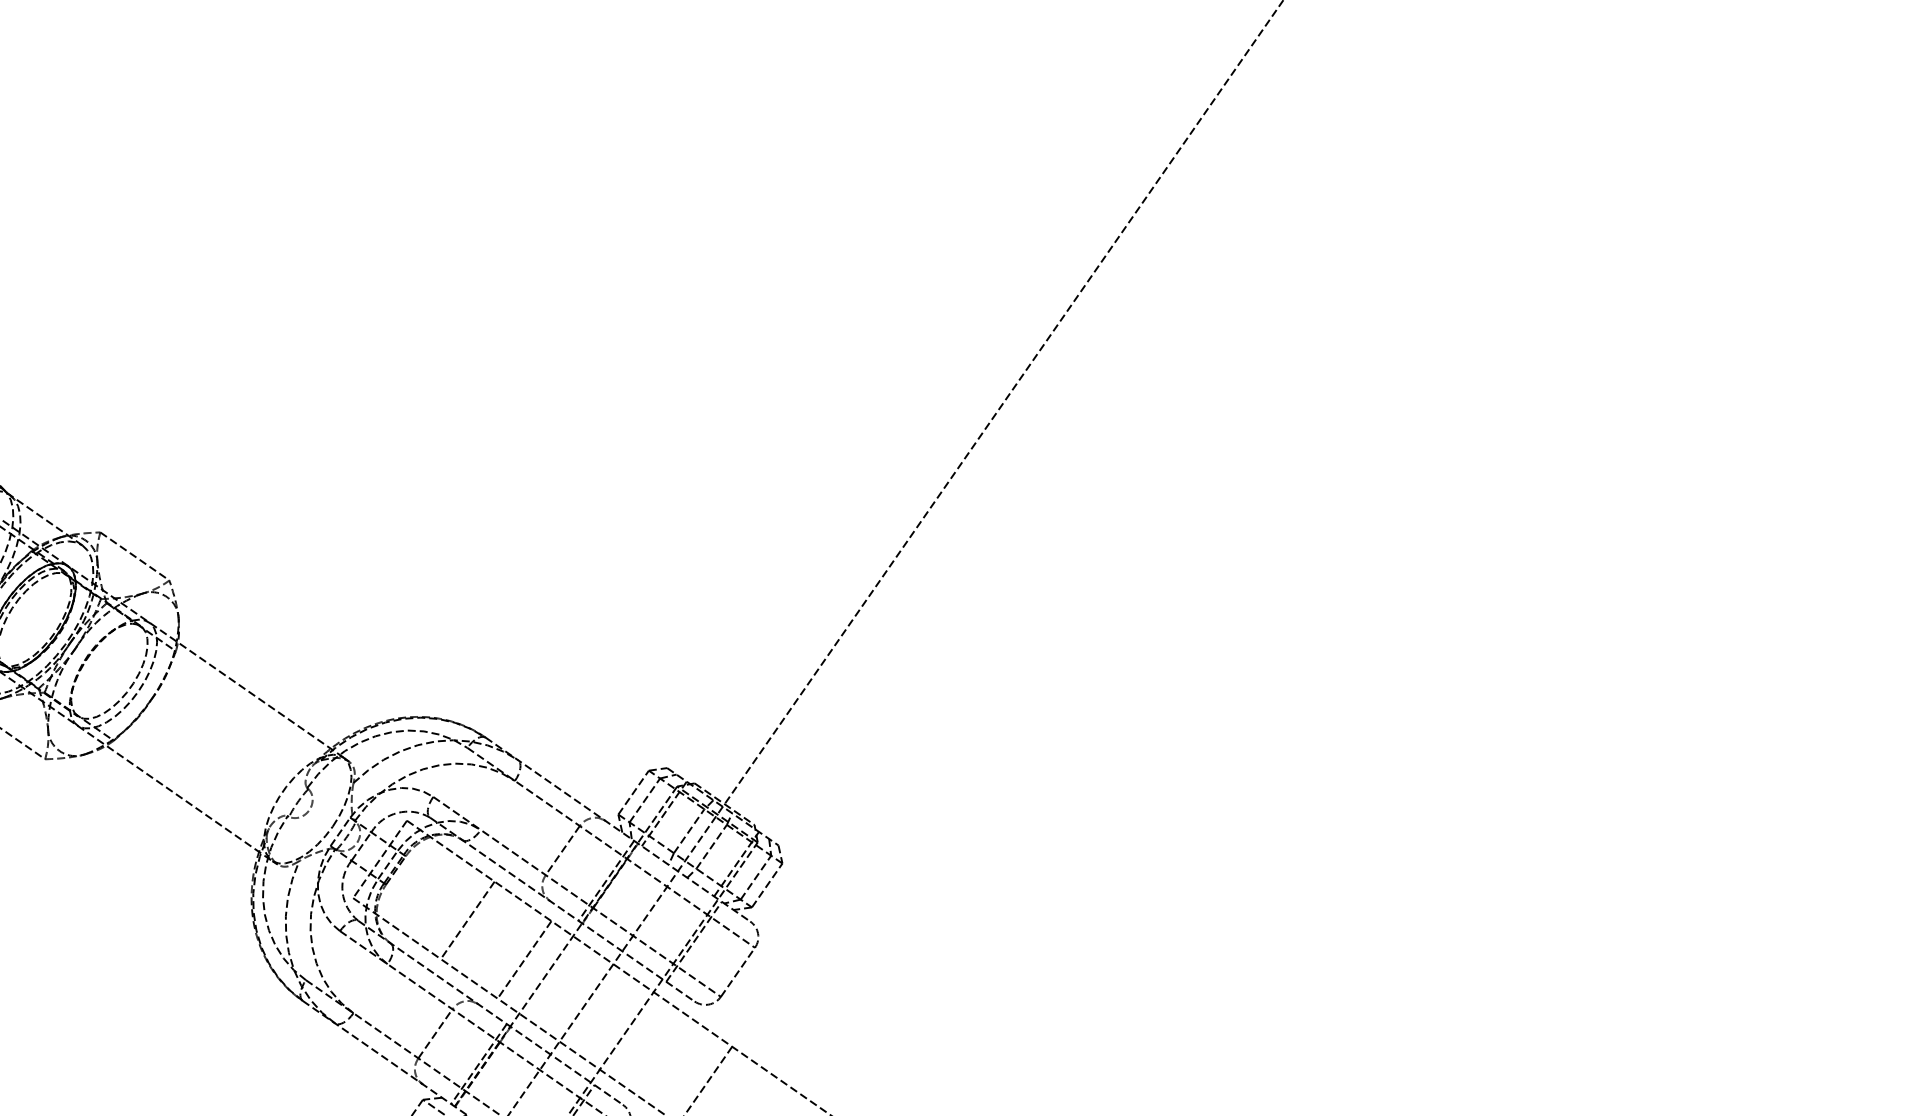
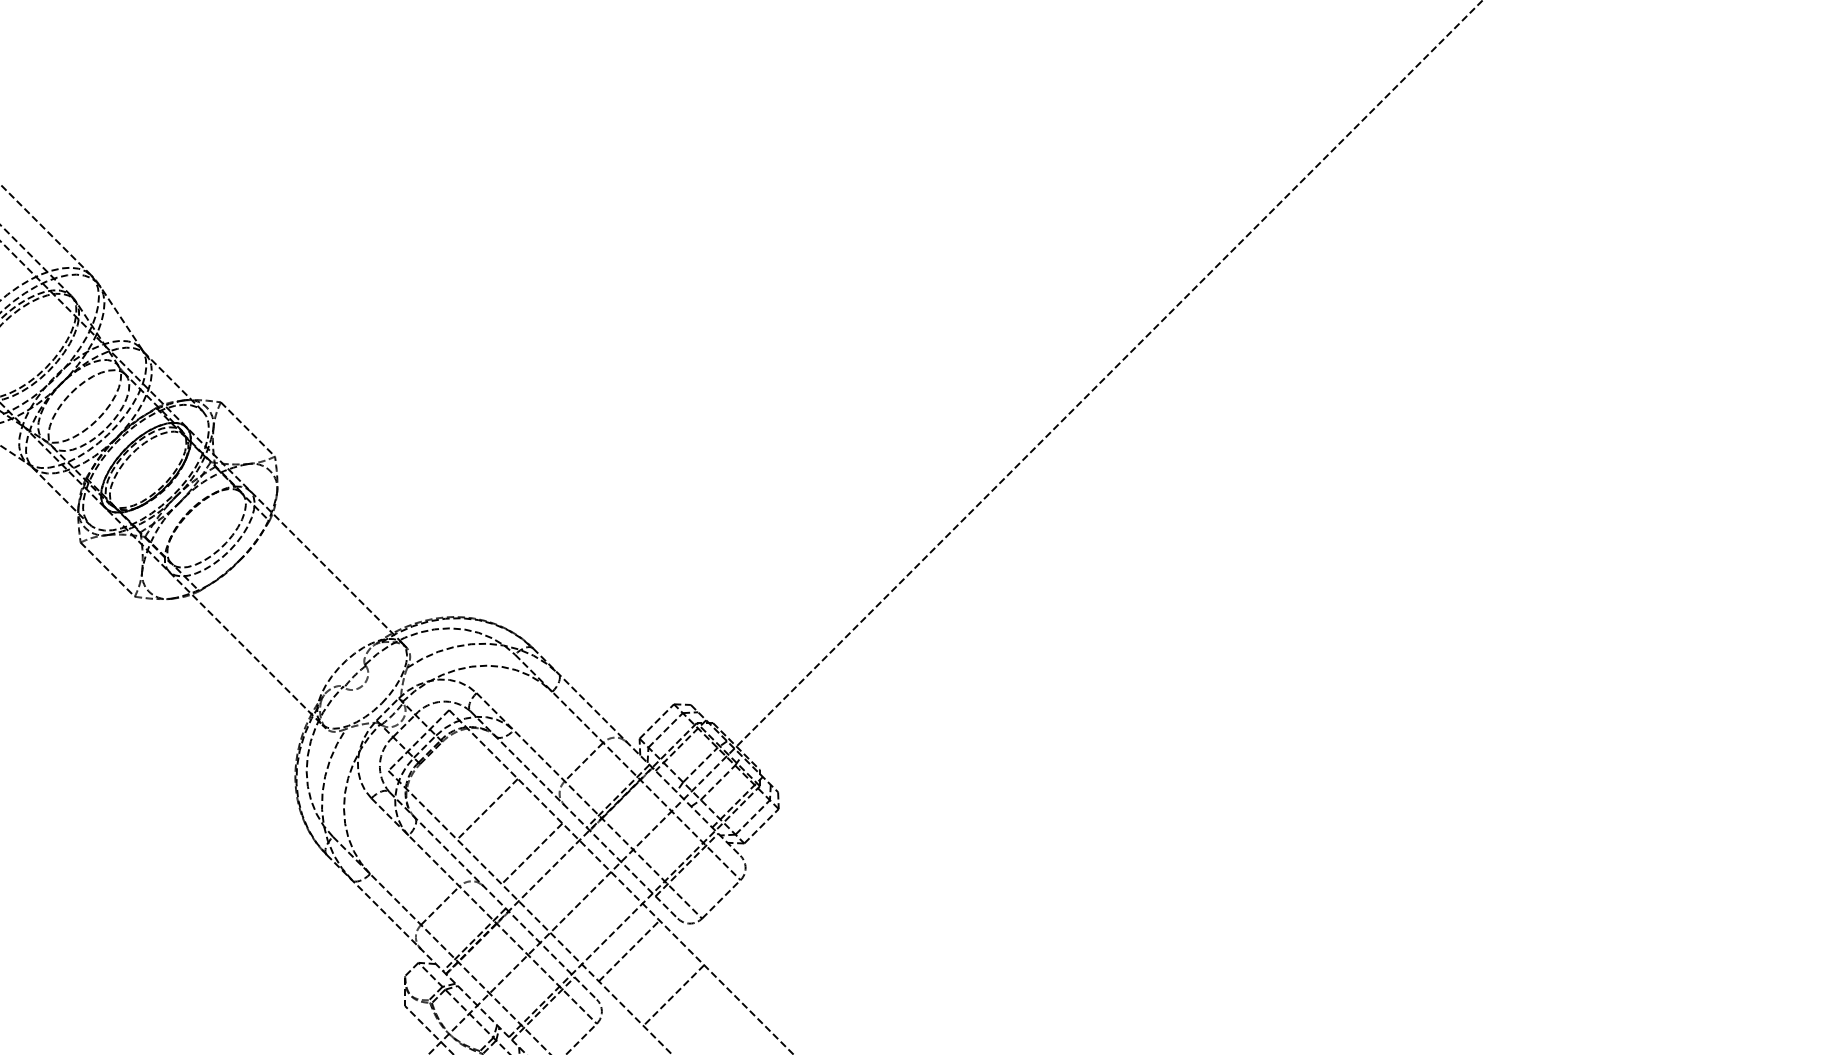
line: (647, 1045) -> (628, 950), added

